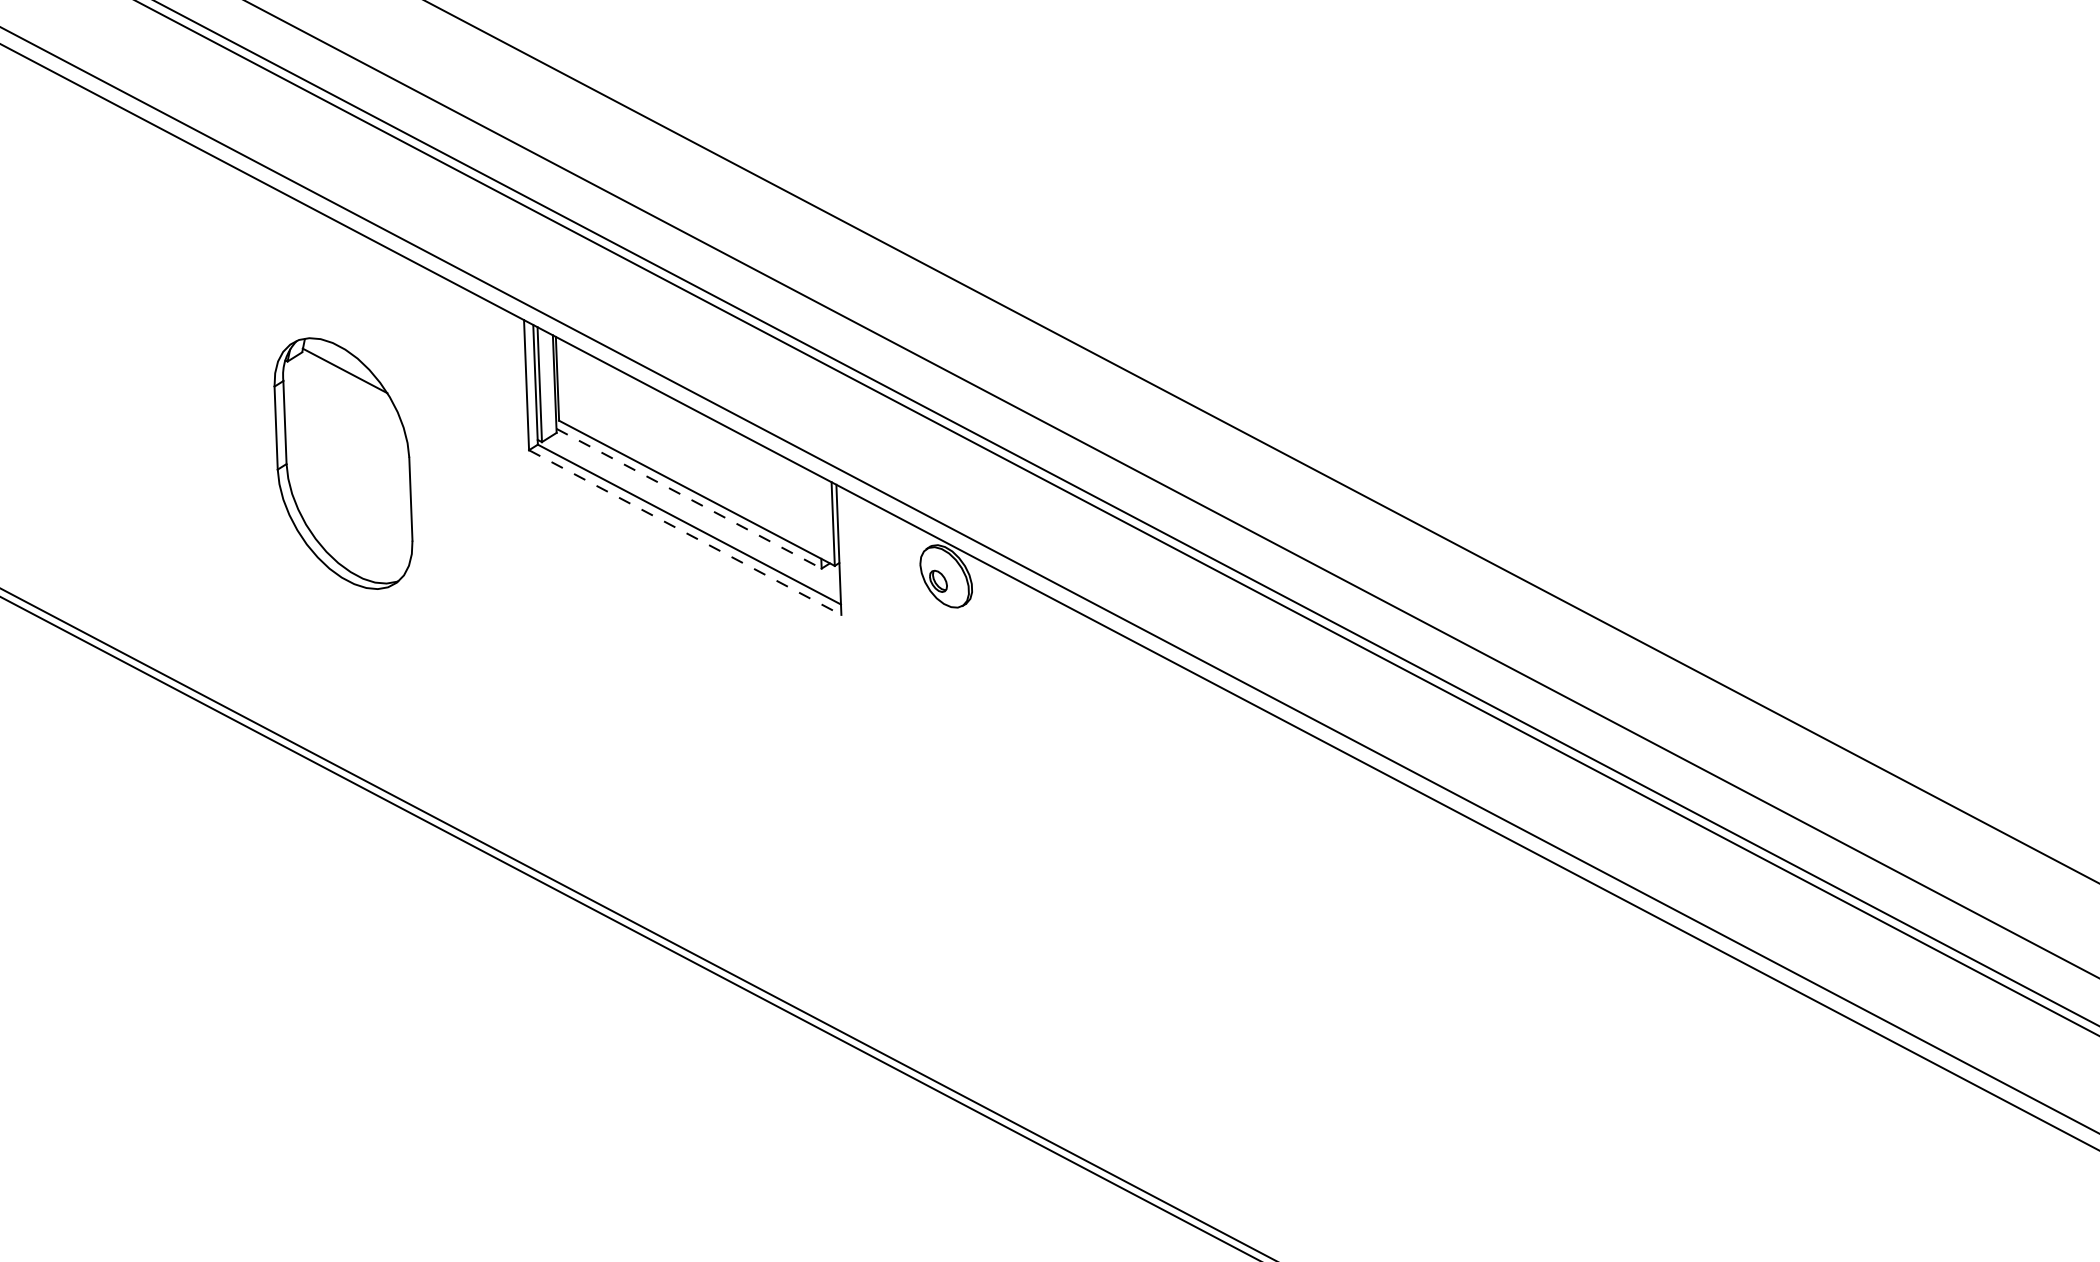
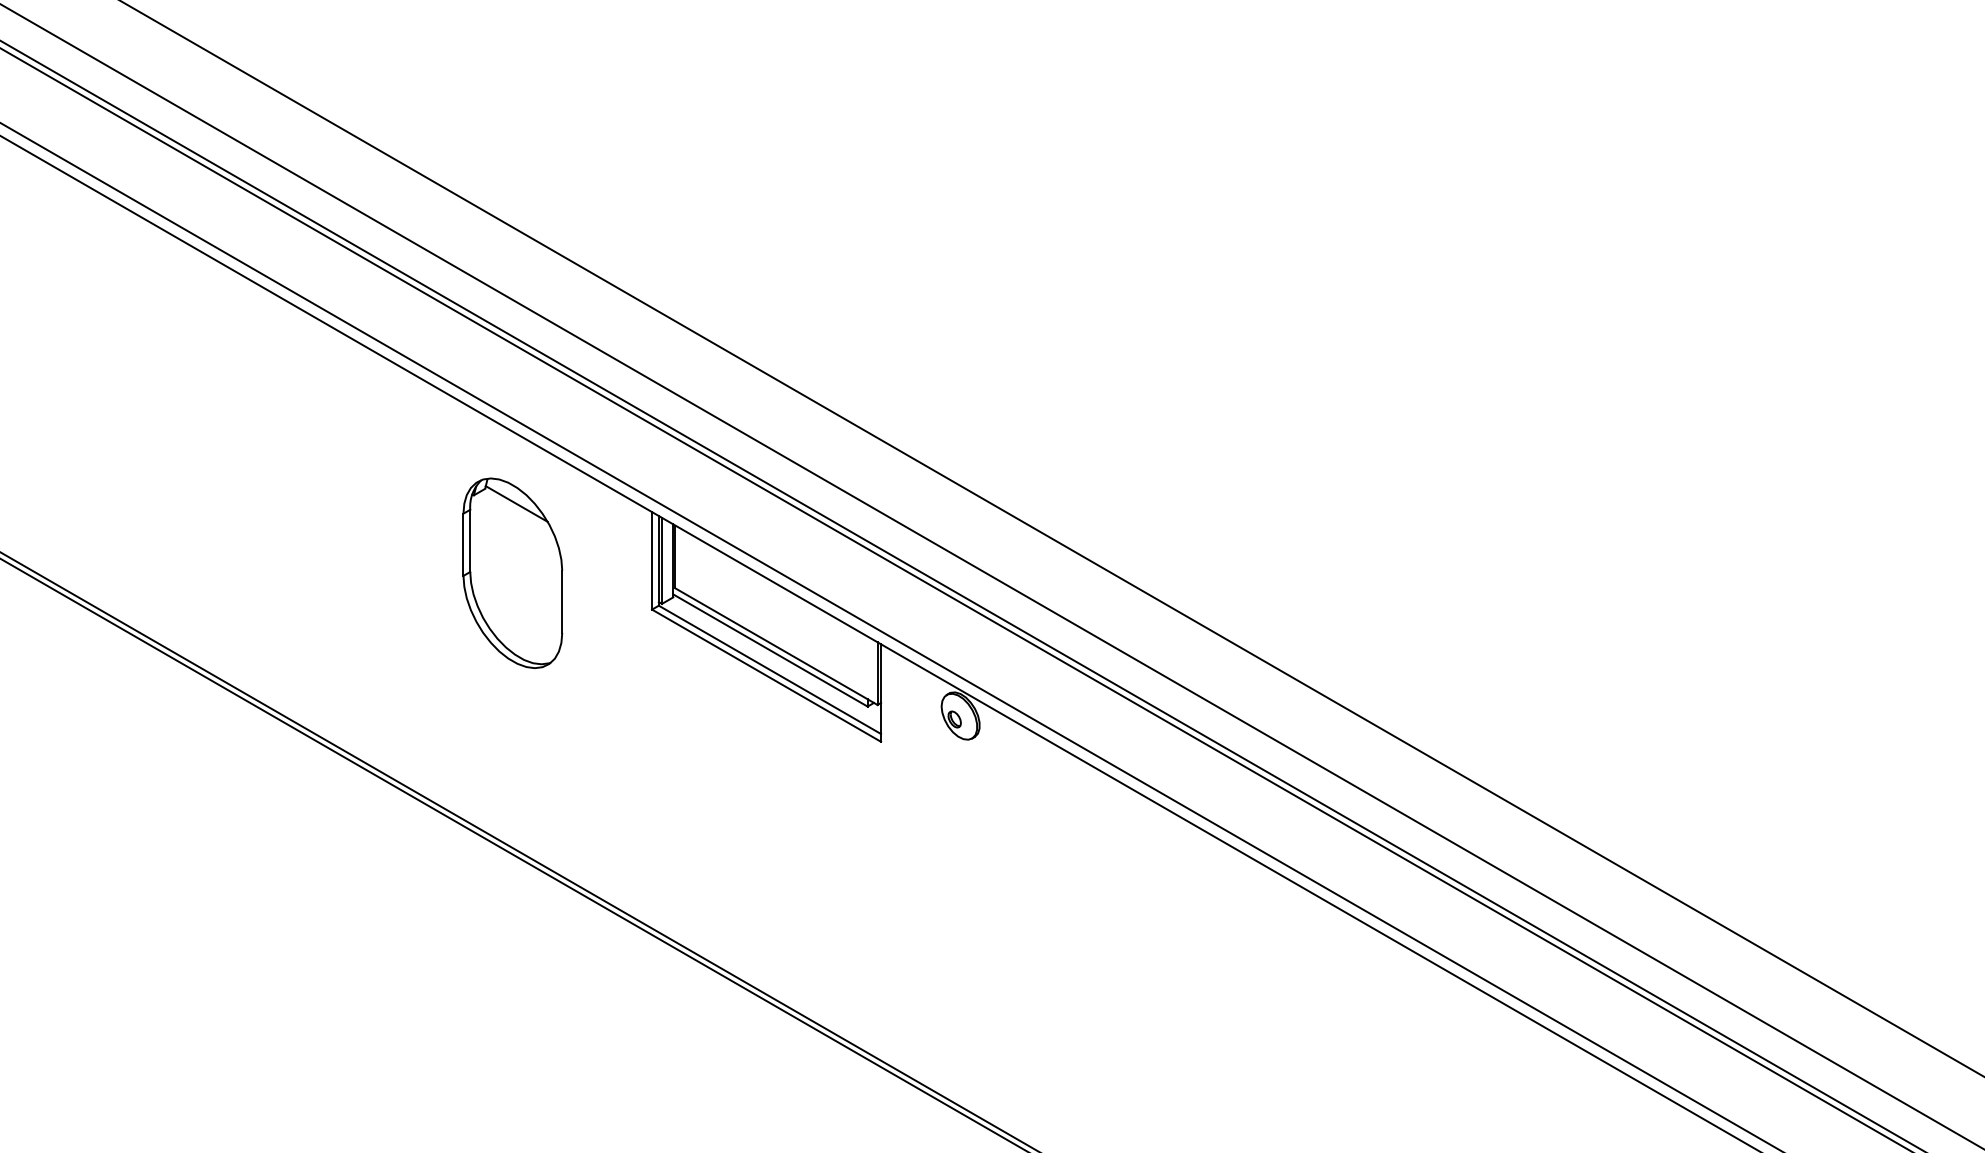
part: (342, 462) -> (512, 572), moved
line: (689, 498) -> (770, 650), dashed -> solid
line: (686, 532) -> (767, 675), dashed -> solid

